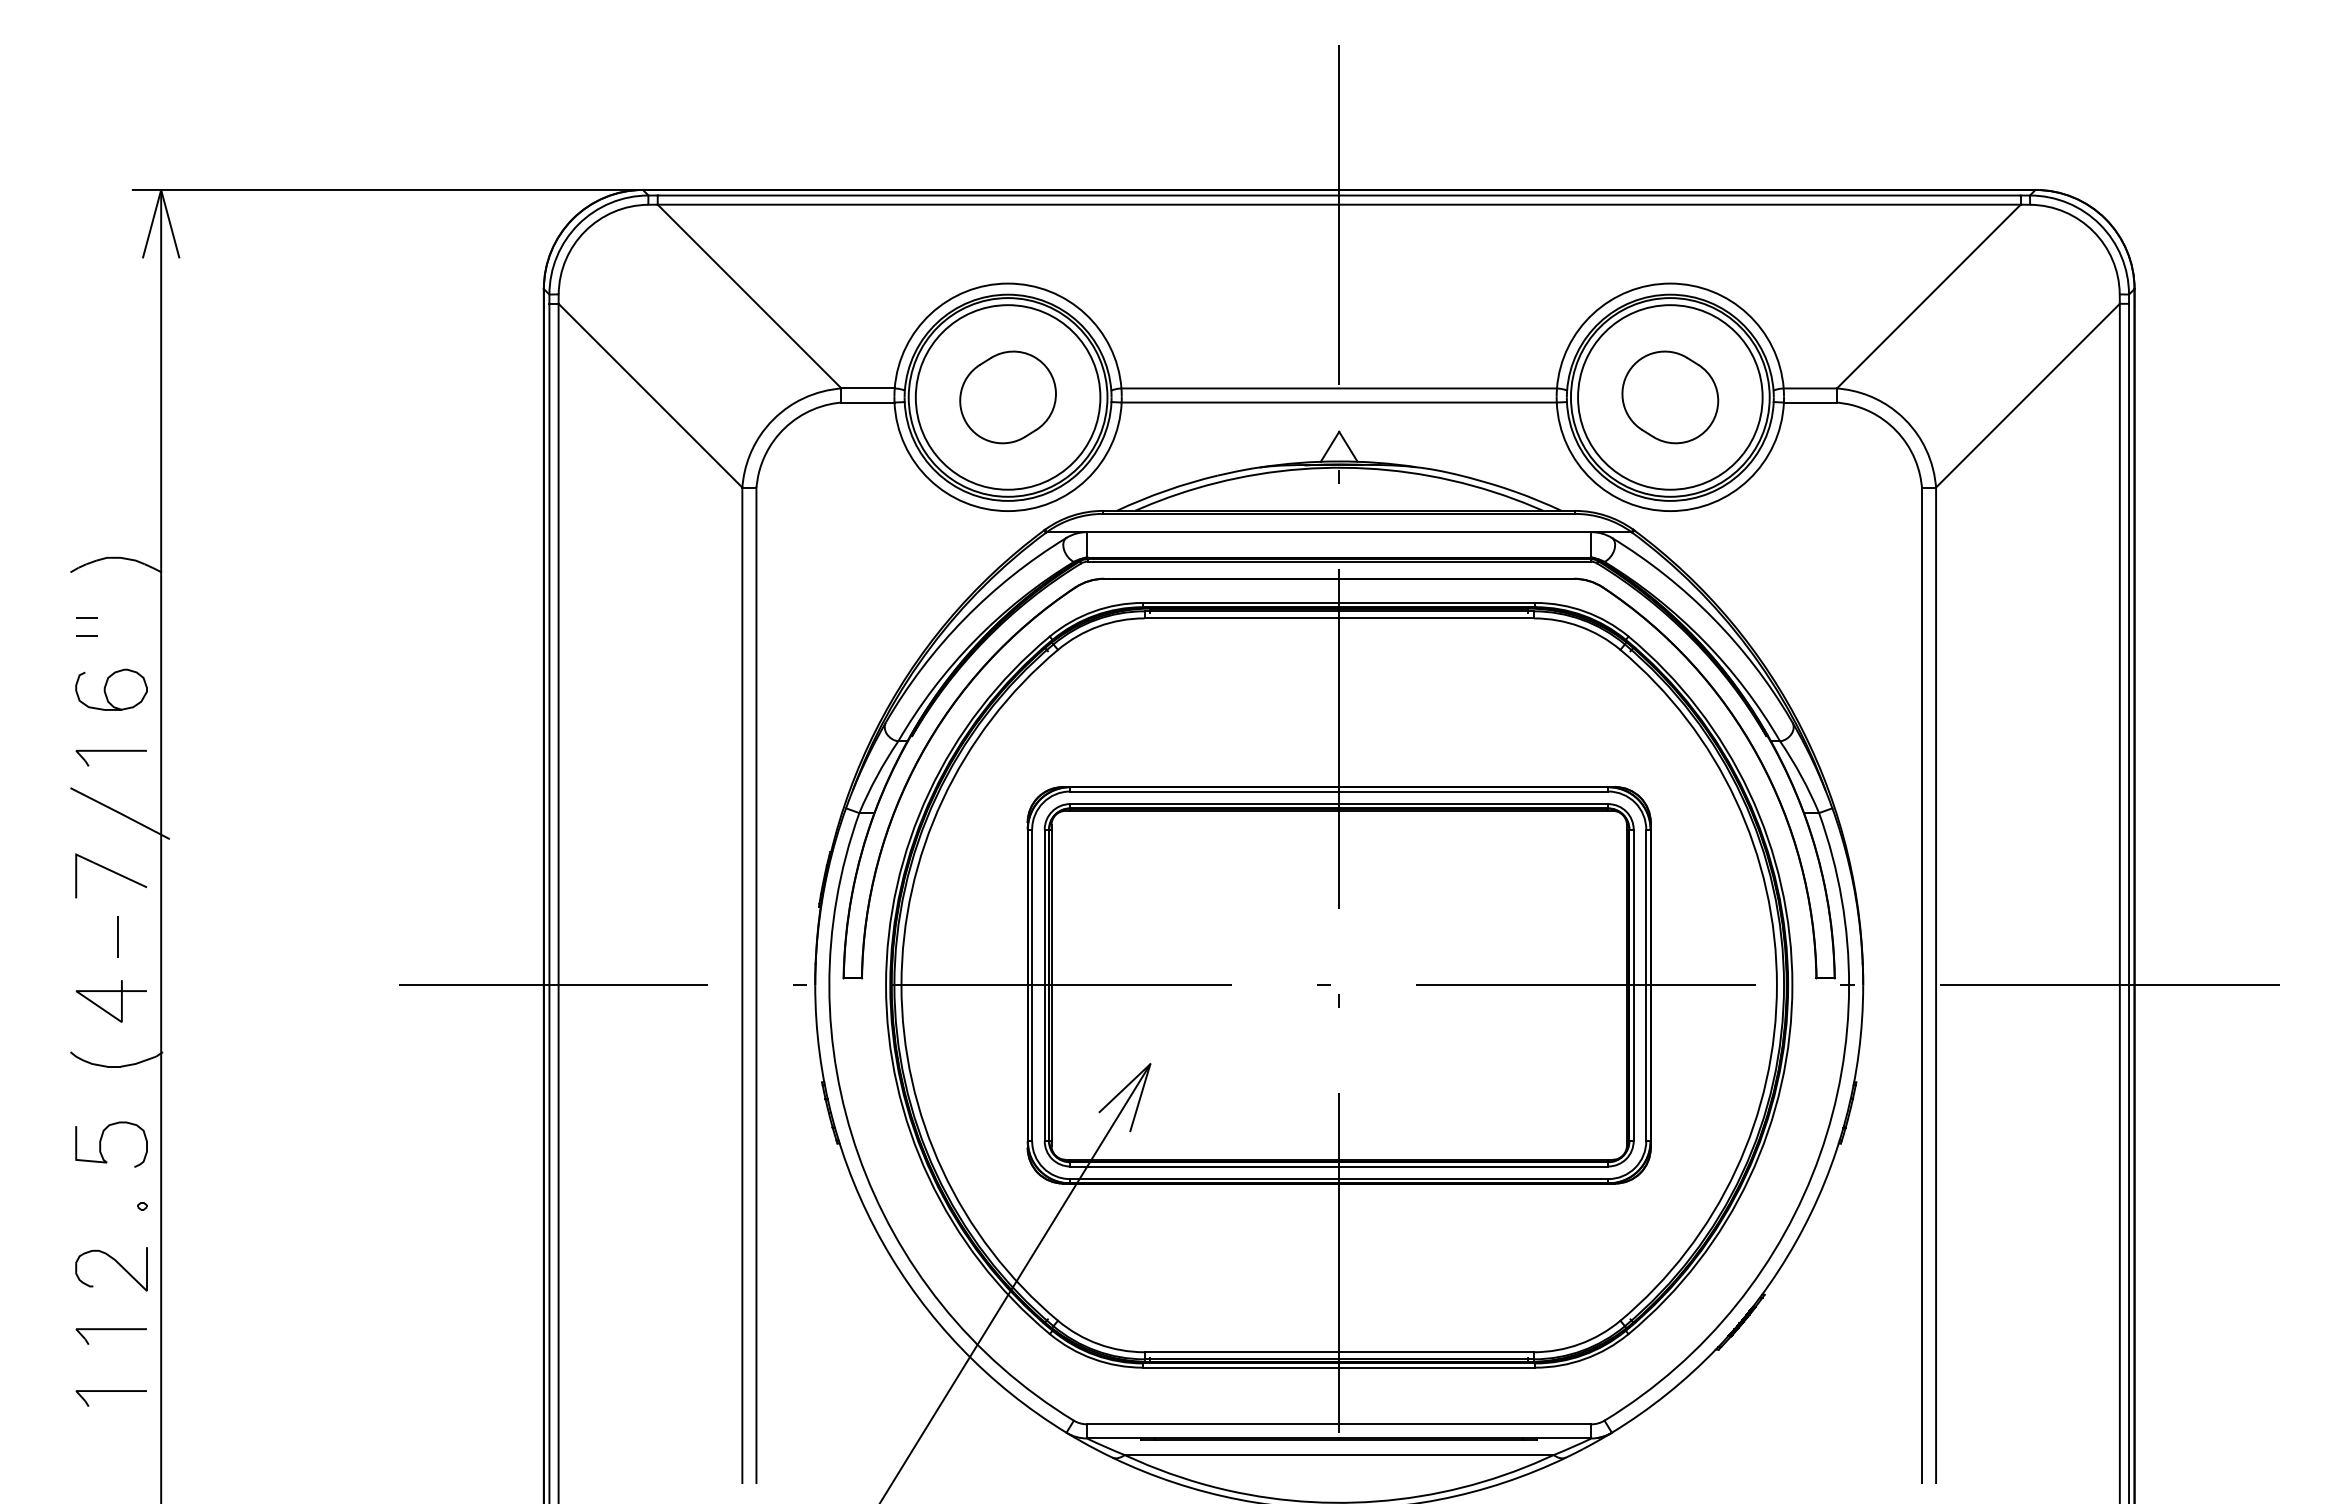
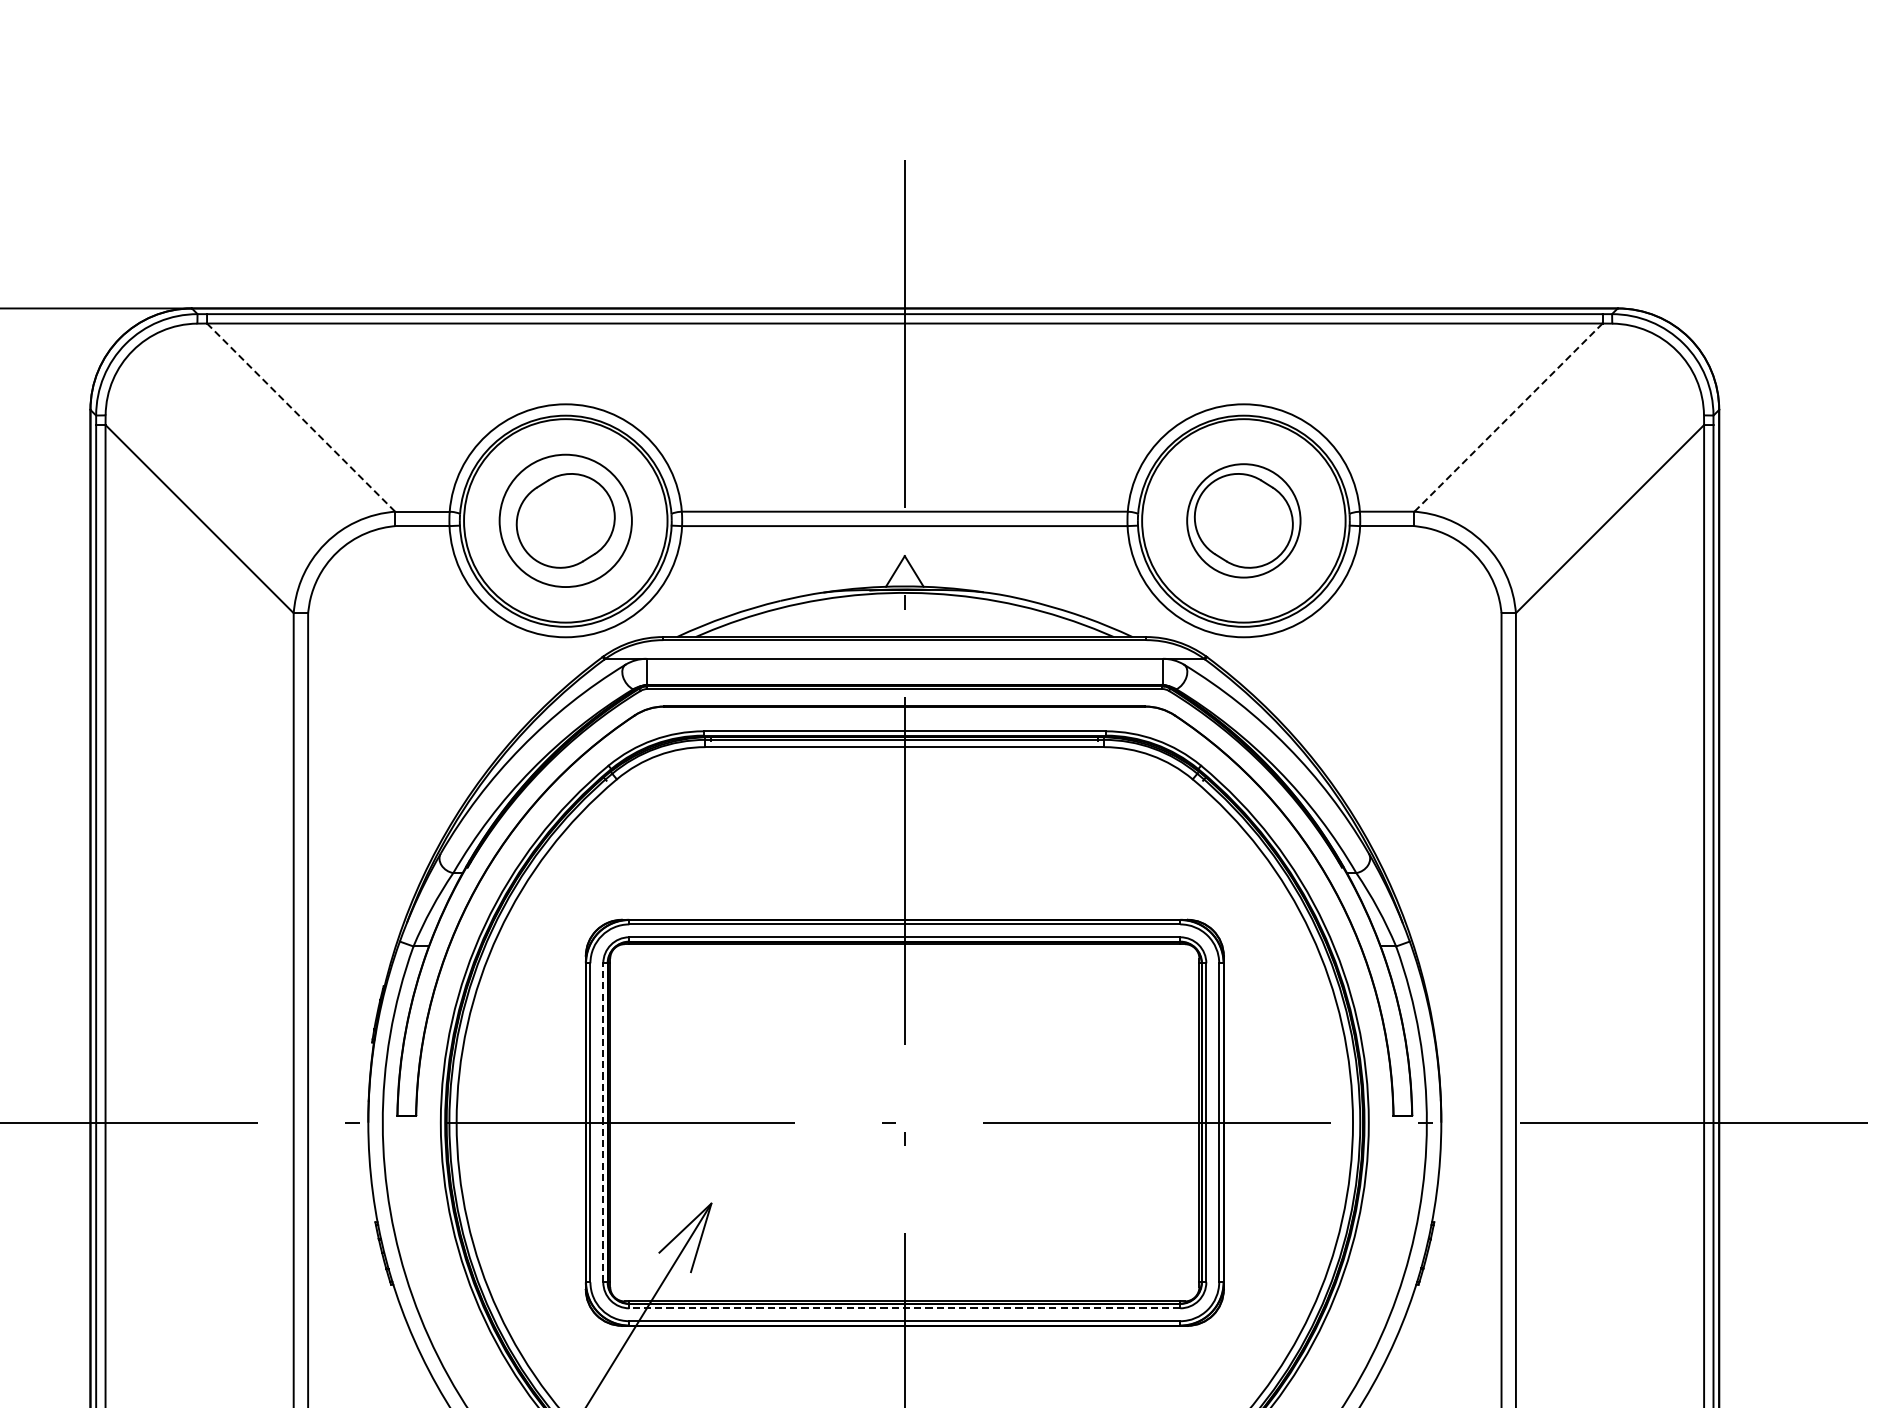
line: (749, 296) -> (301, 417), solid -> dashed
line: (1928, 296) -> (1508, 417), solid -> dashed
circle: (1007, 397) -> (565, 520), size x0.7
circle: (1670, 397) -> (1244, 520), size x0.6
line: (1044, 985) -> (603, 1123), solid -> dashed
line: (1338, 1166) -> (904, 1308), solid -> dashed

